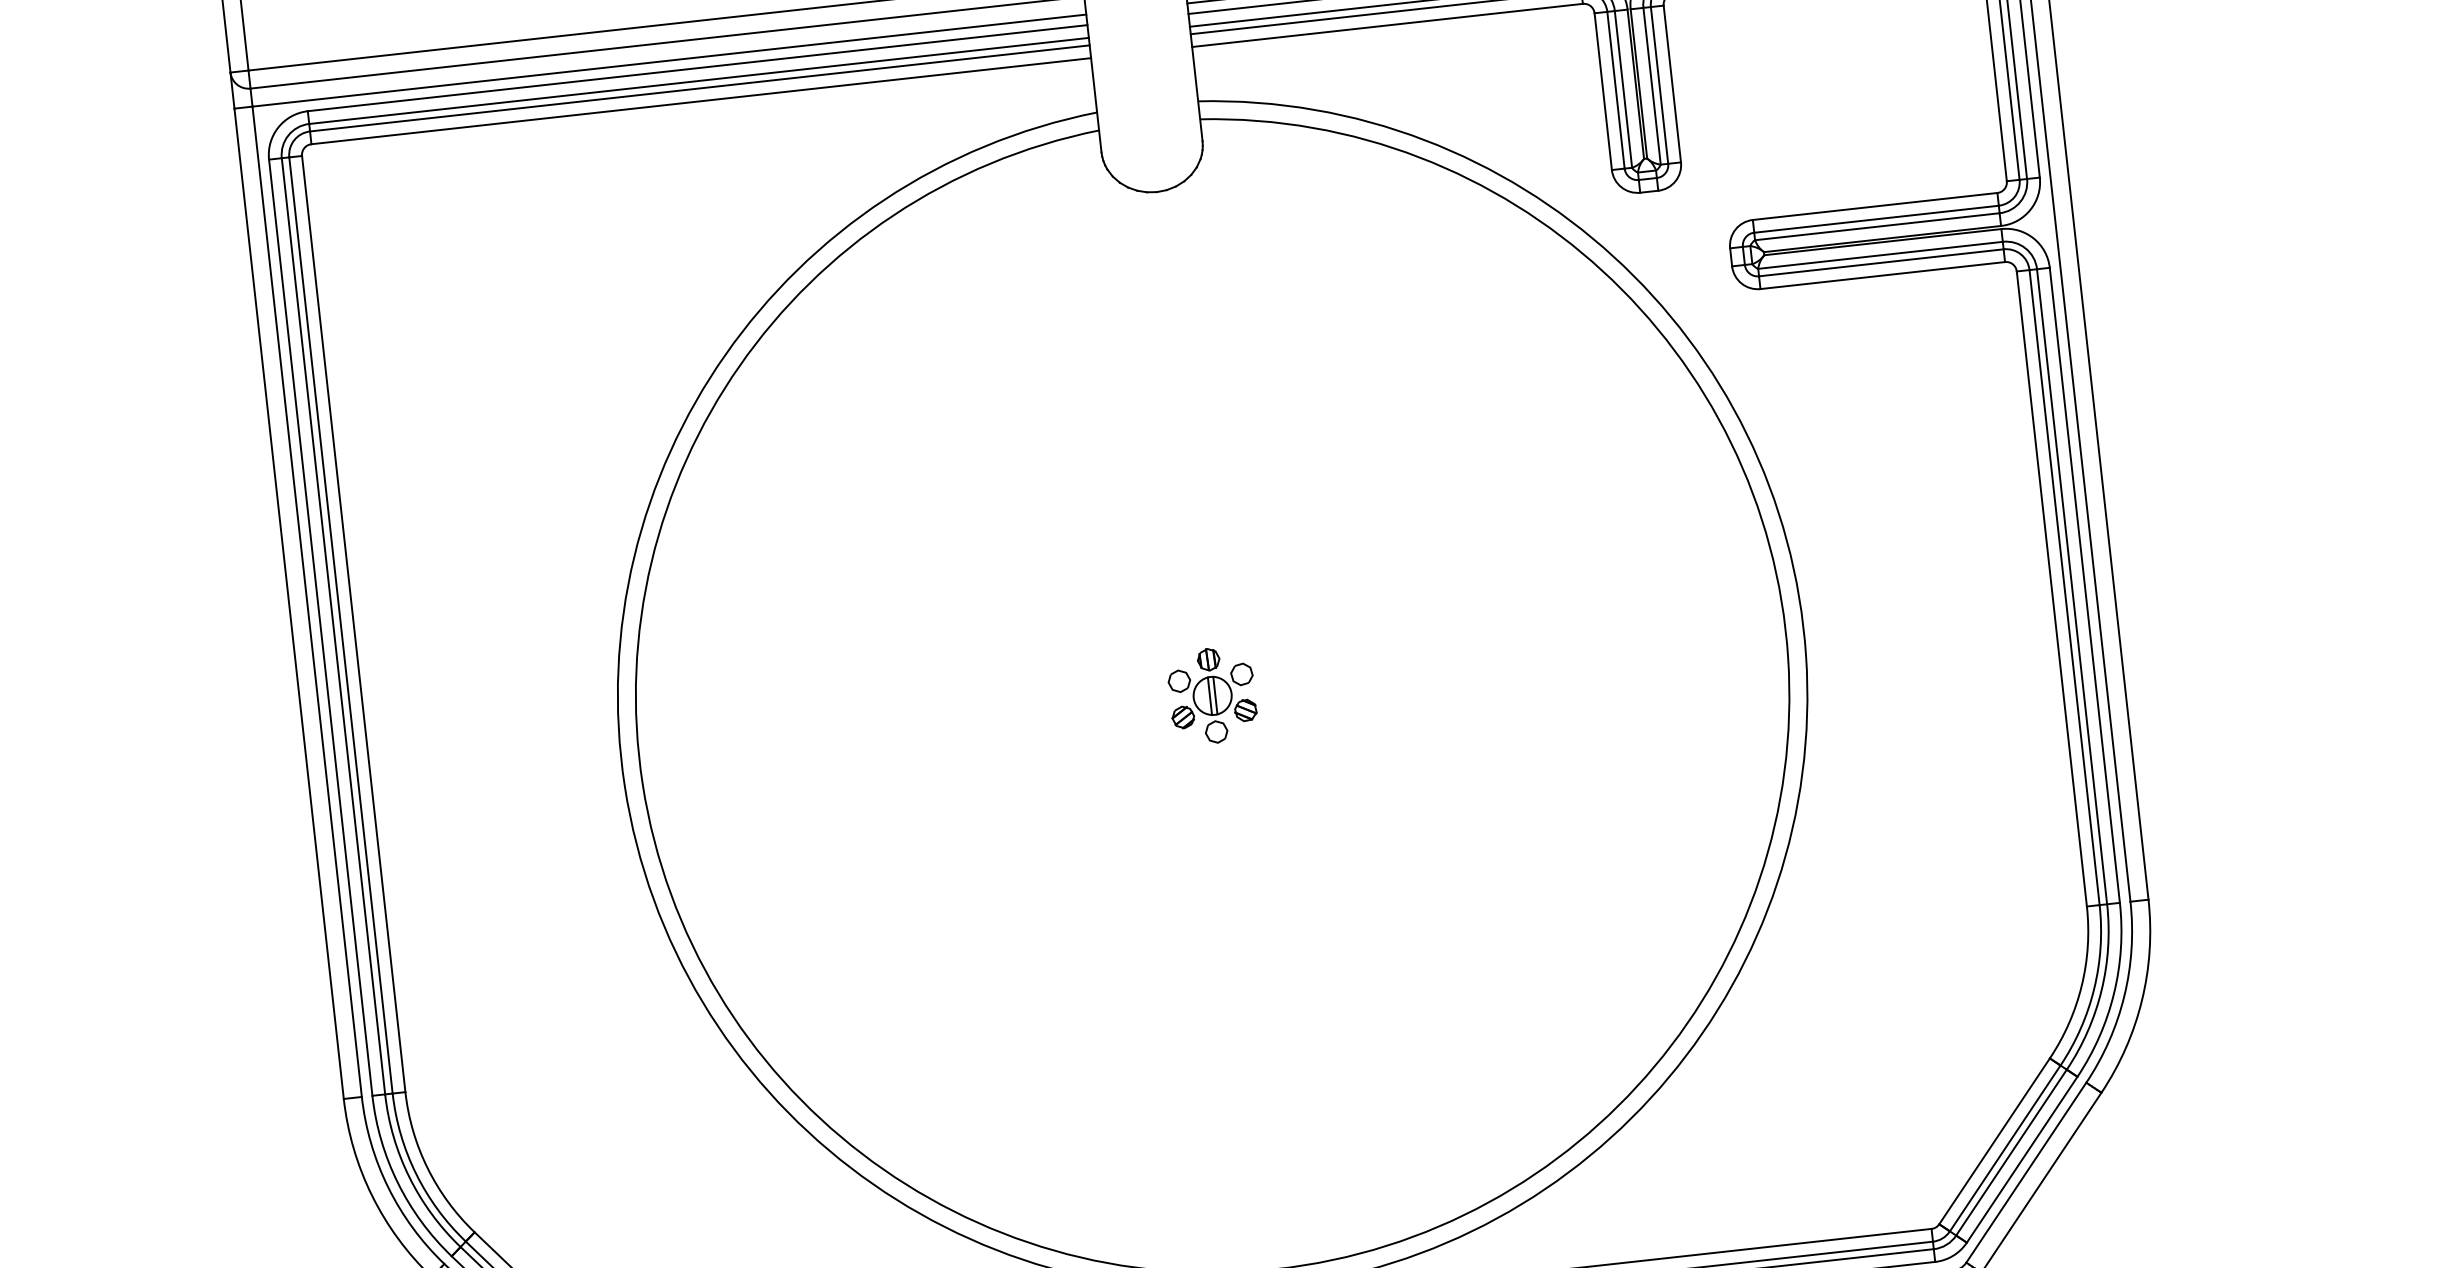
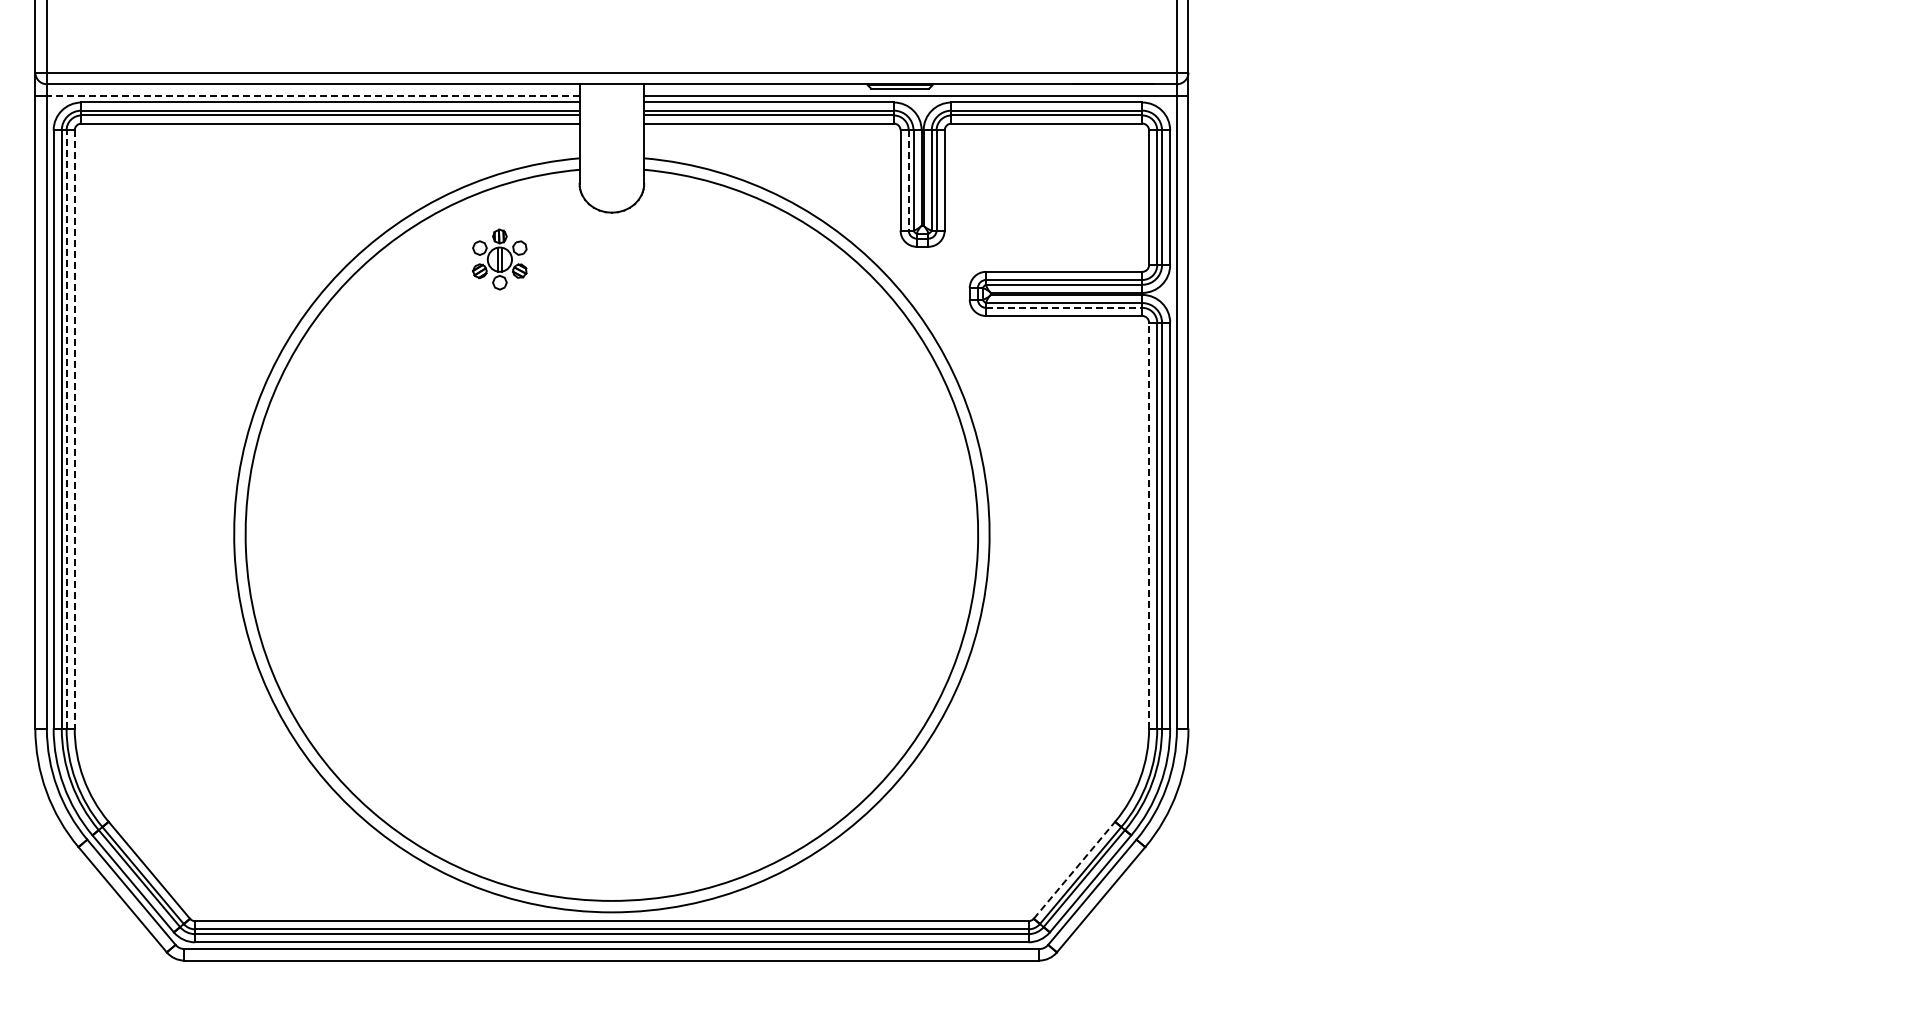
line: (668, 60) -> (312, 95), solid -> dashed
line: (1615, 90) -> (908, 180), solid -> dashed
line: (1881, 262) -> (1064, 307), solid -> dashed
line: (2052, 588) -> (1149, 525), solid -> dashed
line: (340, 624) -> (66, 428), solid -> dashed
line: (353, 624) -> (74, 429), solid -> dashed
part: (1211, 695) -> (499, 259), moved
line: (1994, 1140) -> (1074, 869), solid -> dashed

